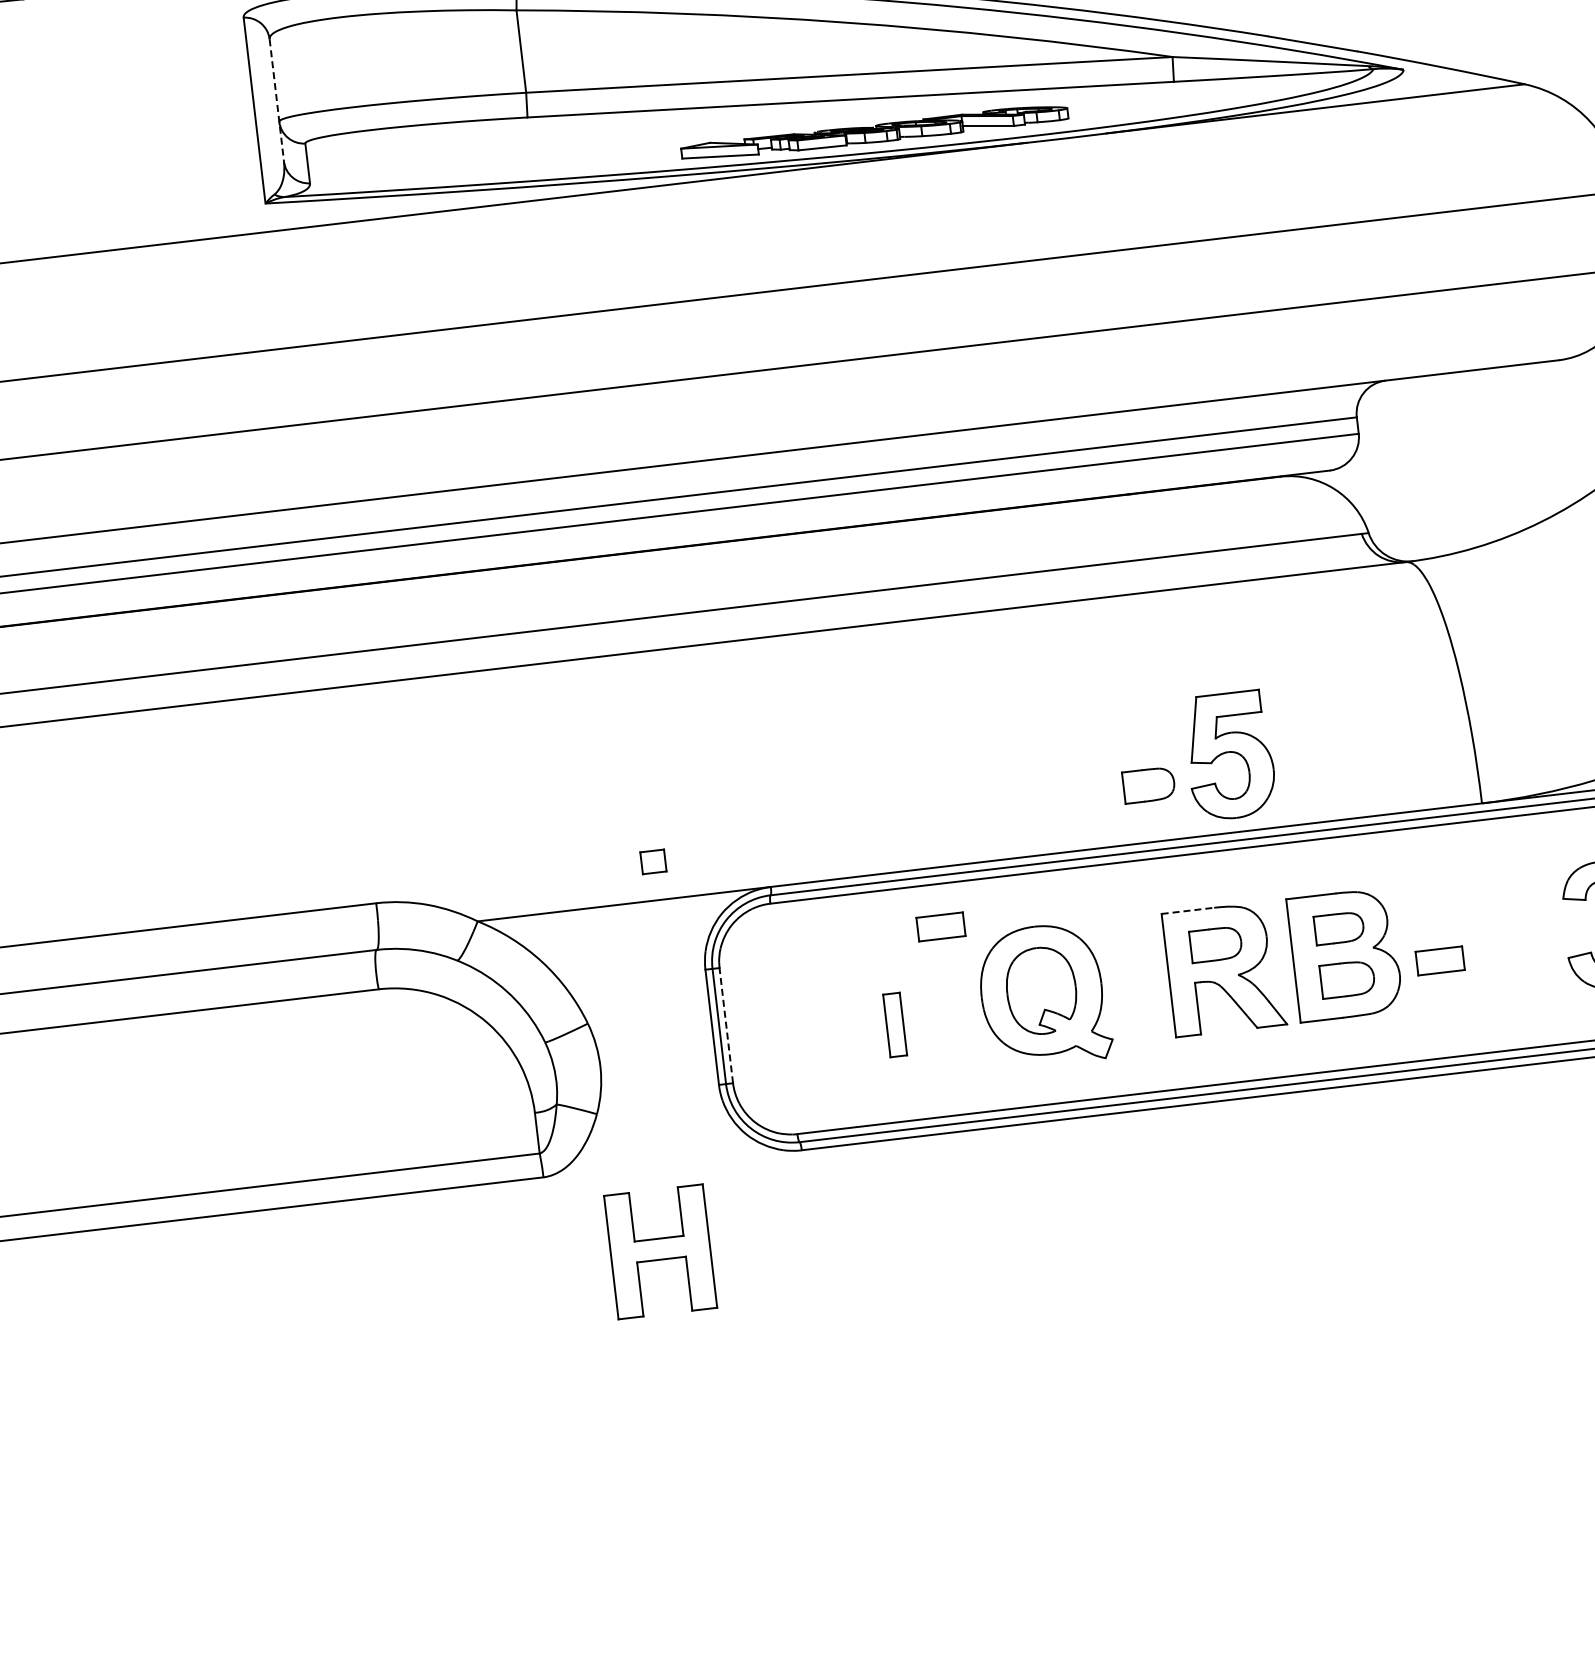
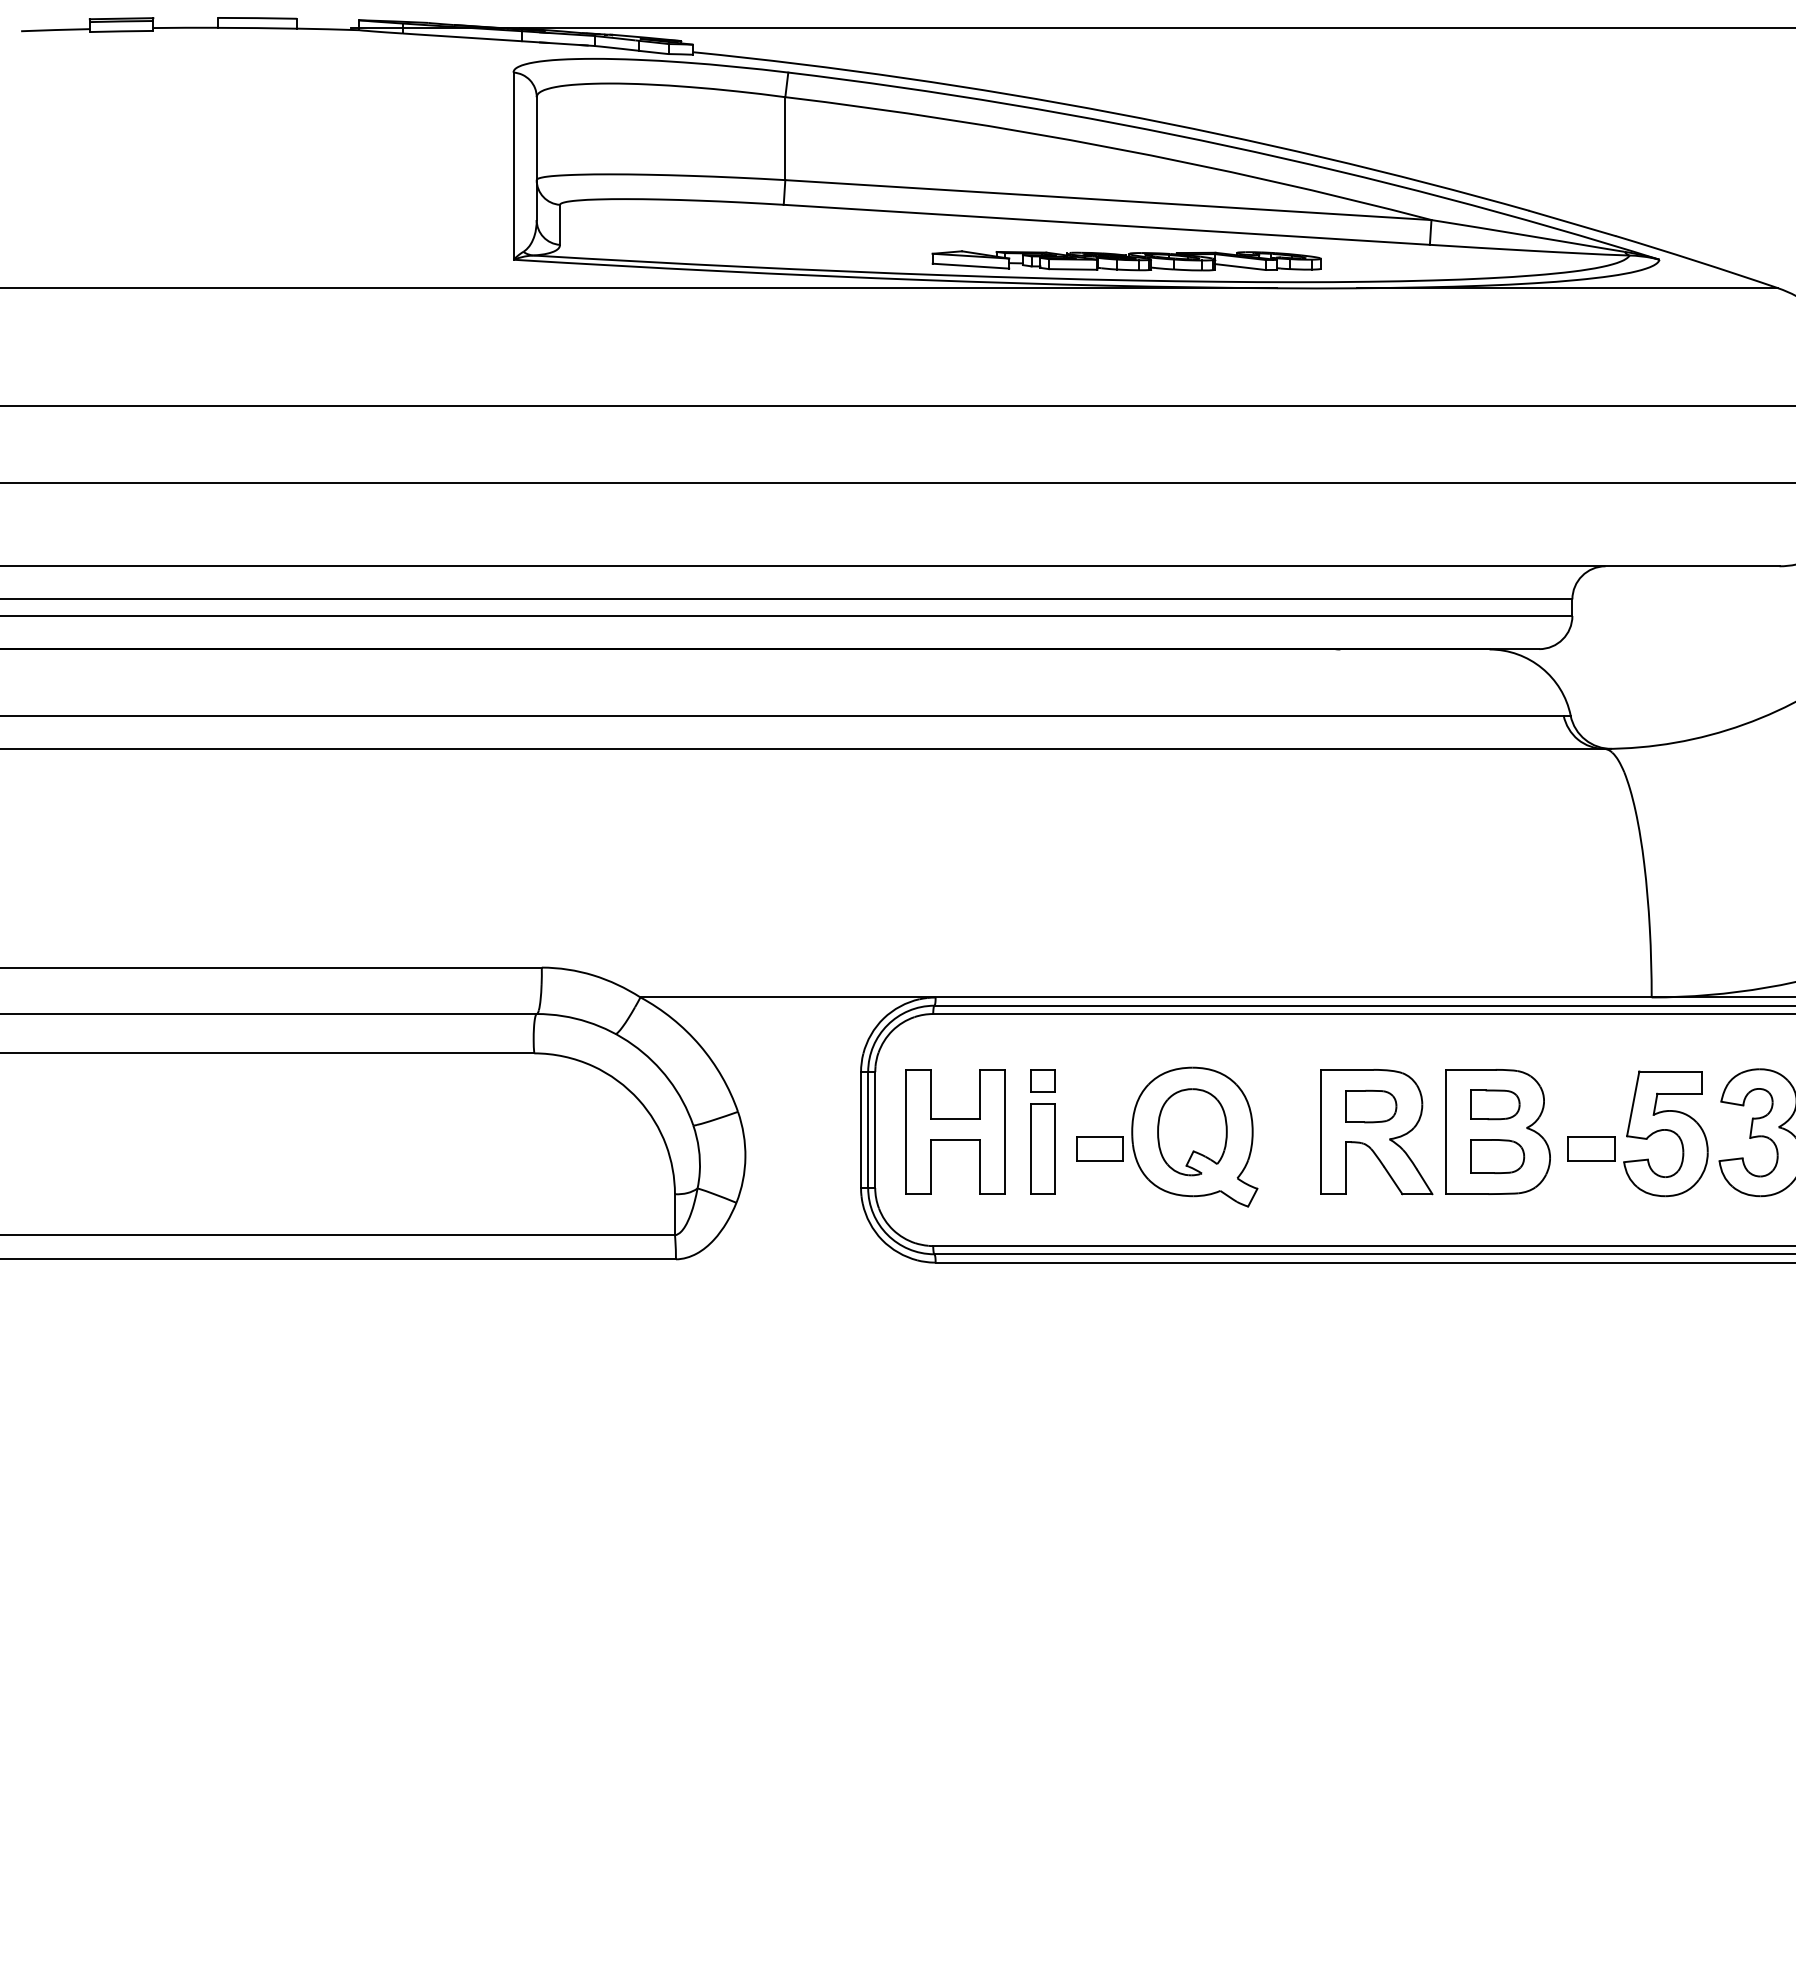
line: (276, 101) -> (536, 159), dashed -> solid
part: (1229, 755) -> (1665, 1133), moved
part: (1149, 785) -> (1323, 940), removed
part: (652, 861) -> (1042, 1080), moved
line: (1188, 910) -> (1347, 1069), dashed -> solid
part: (940, 926) -> (1099, 1148), moved
part: (894, 1024) -> (1042, 1148), size x1.43
line: (726, 1026) -> (875, 1130), dashed -> solid
part: (660, 1251) -> (955, 1131), moved

